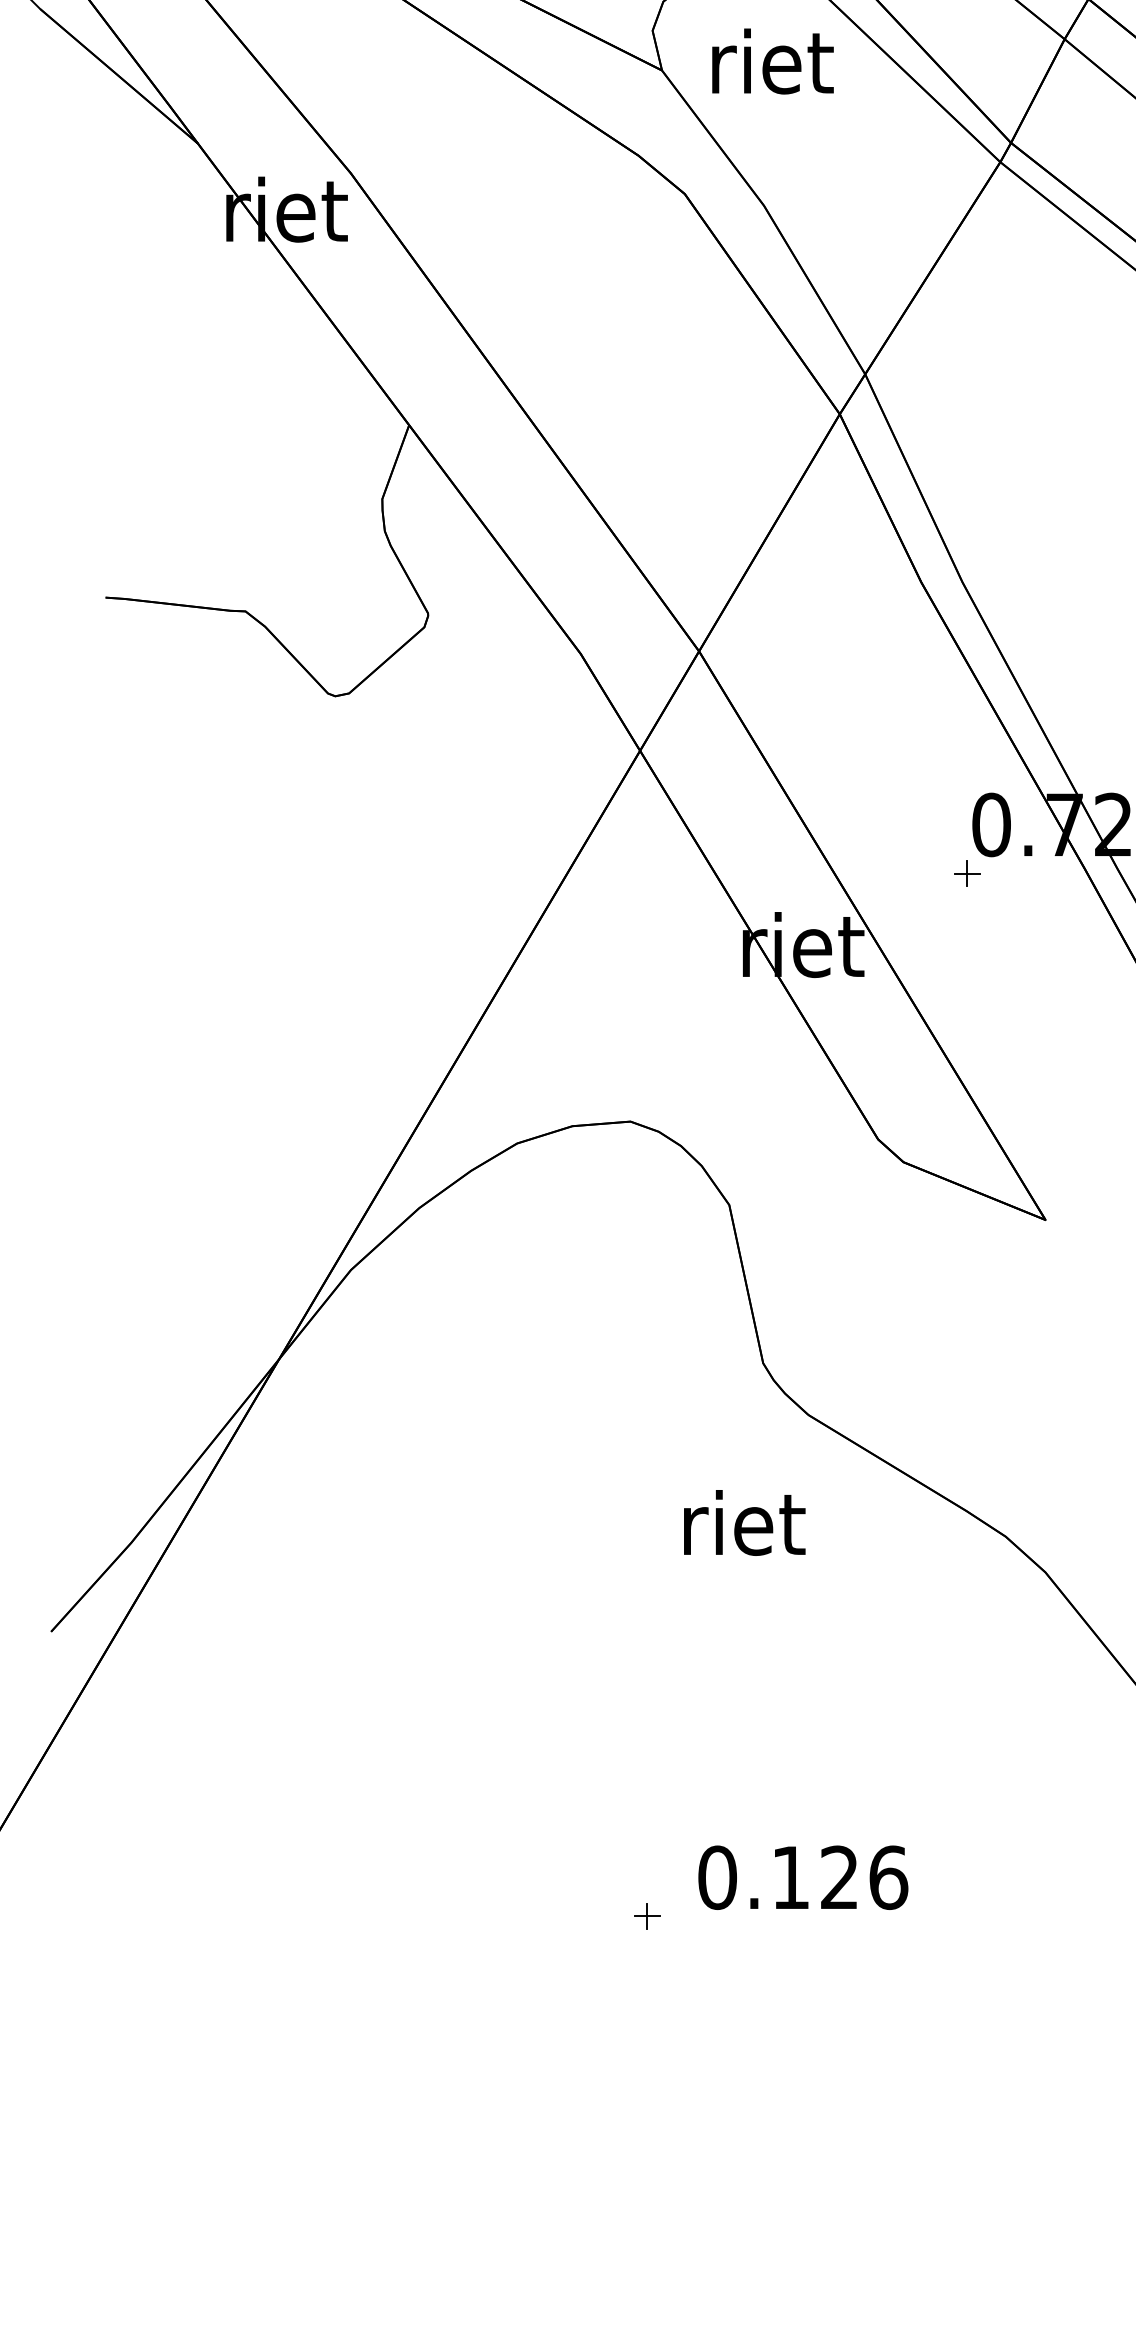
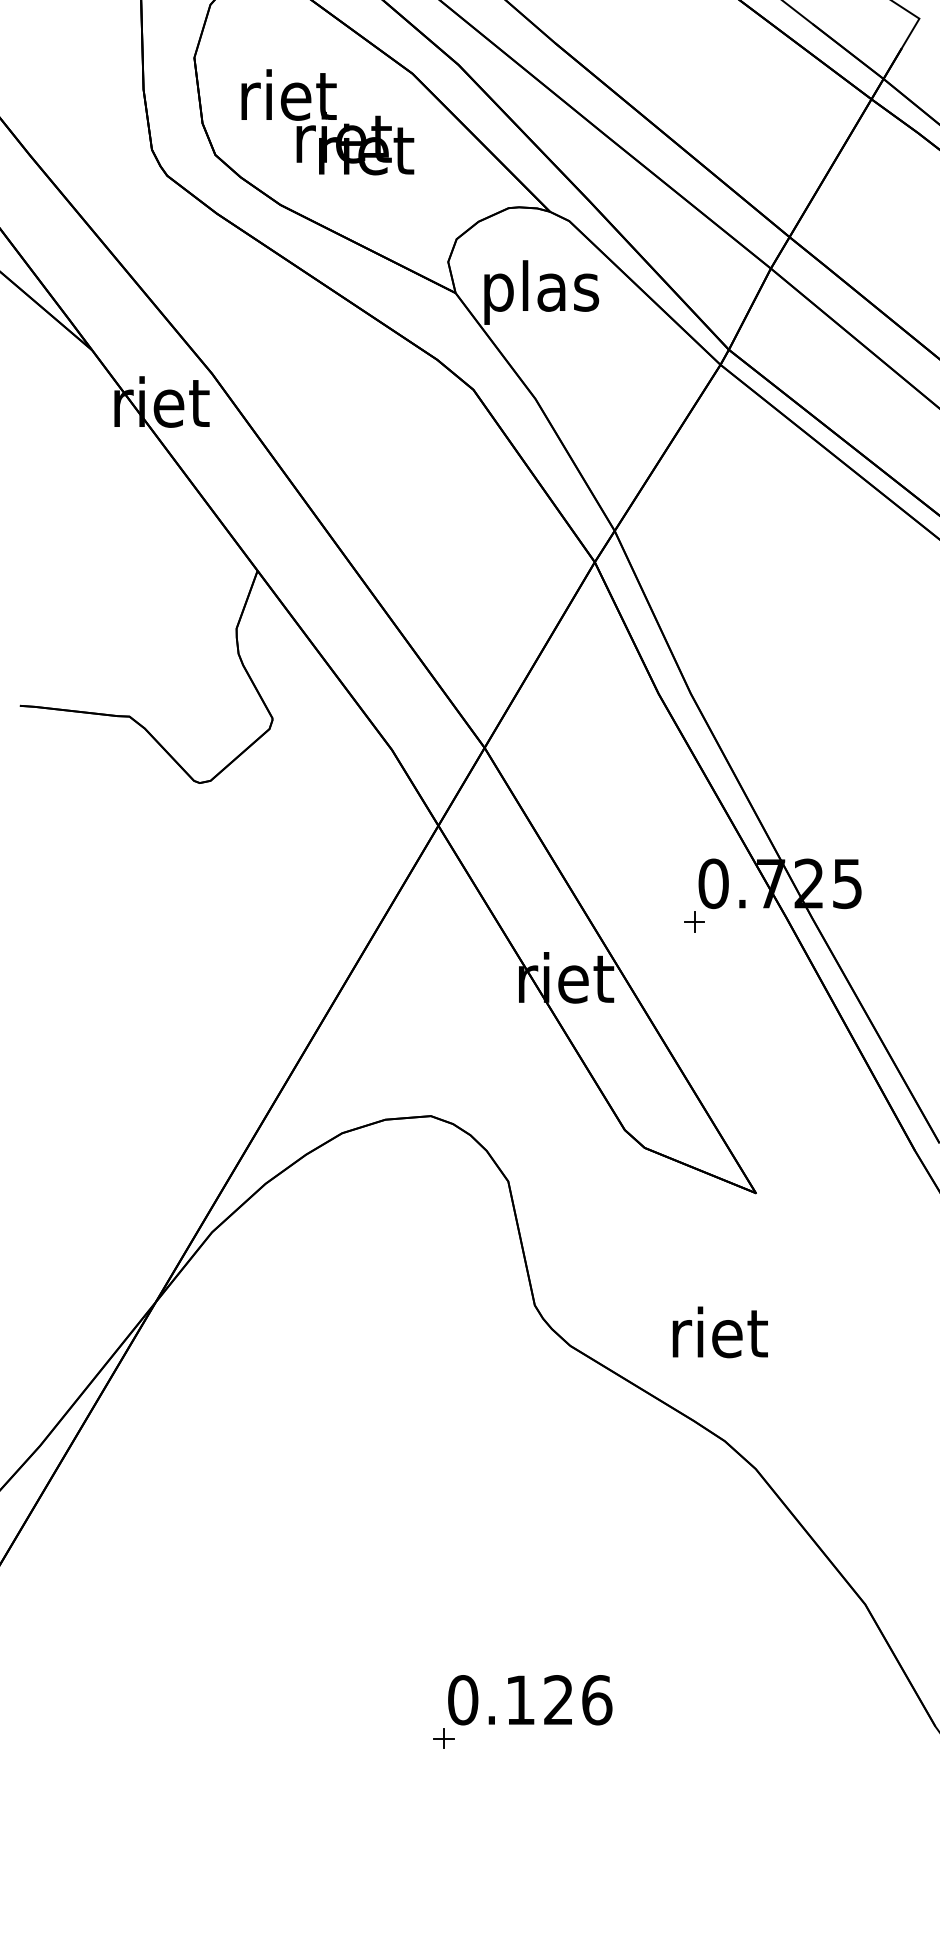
text: (771, 69) -> (541, 292), riet -> plas
text: (743, 1523) -> (719, 1332), moved
text: (803, 1878) -> (530, 1700), moved

